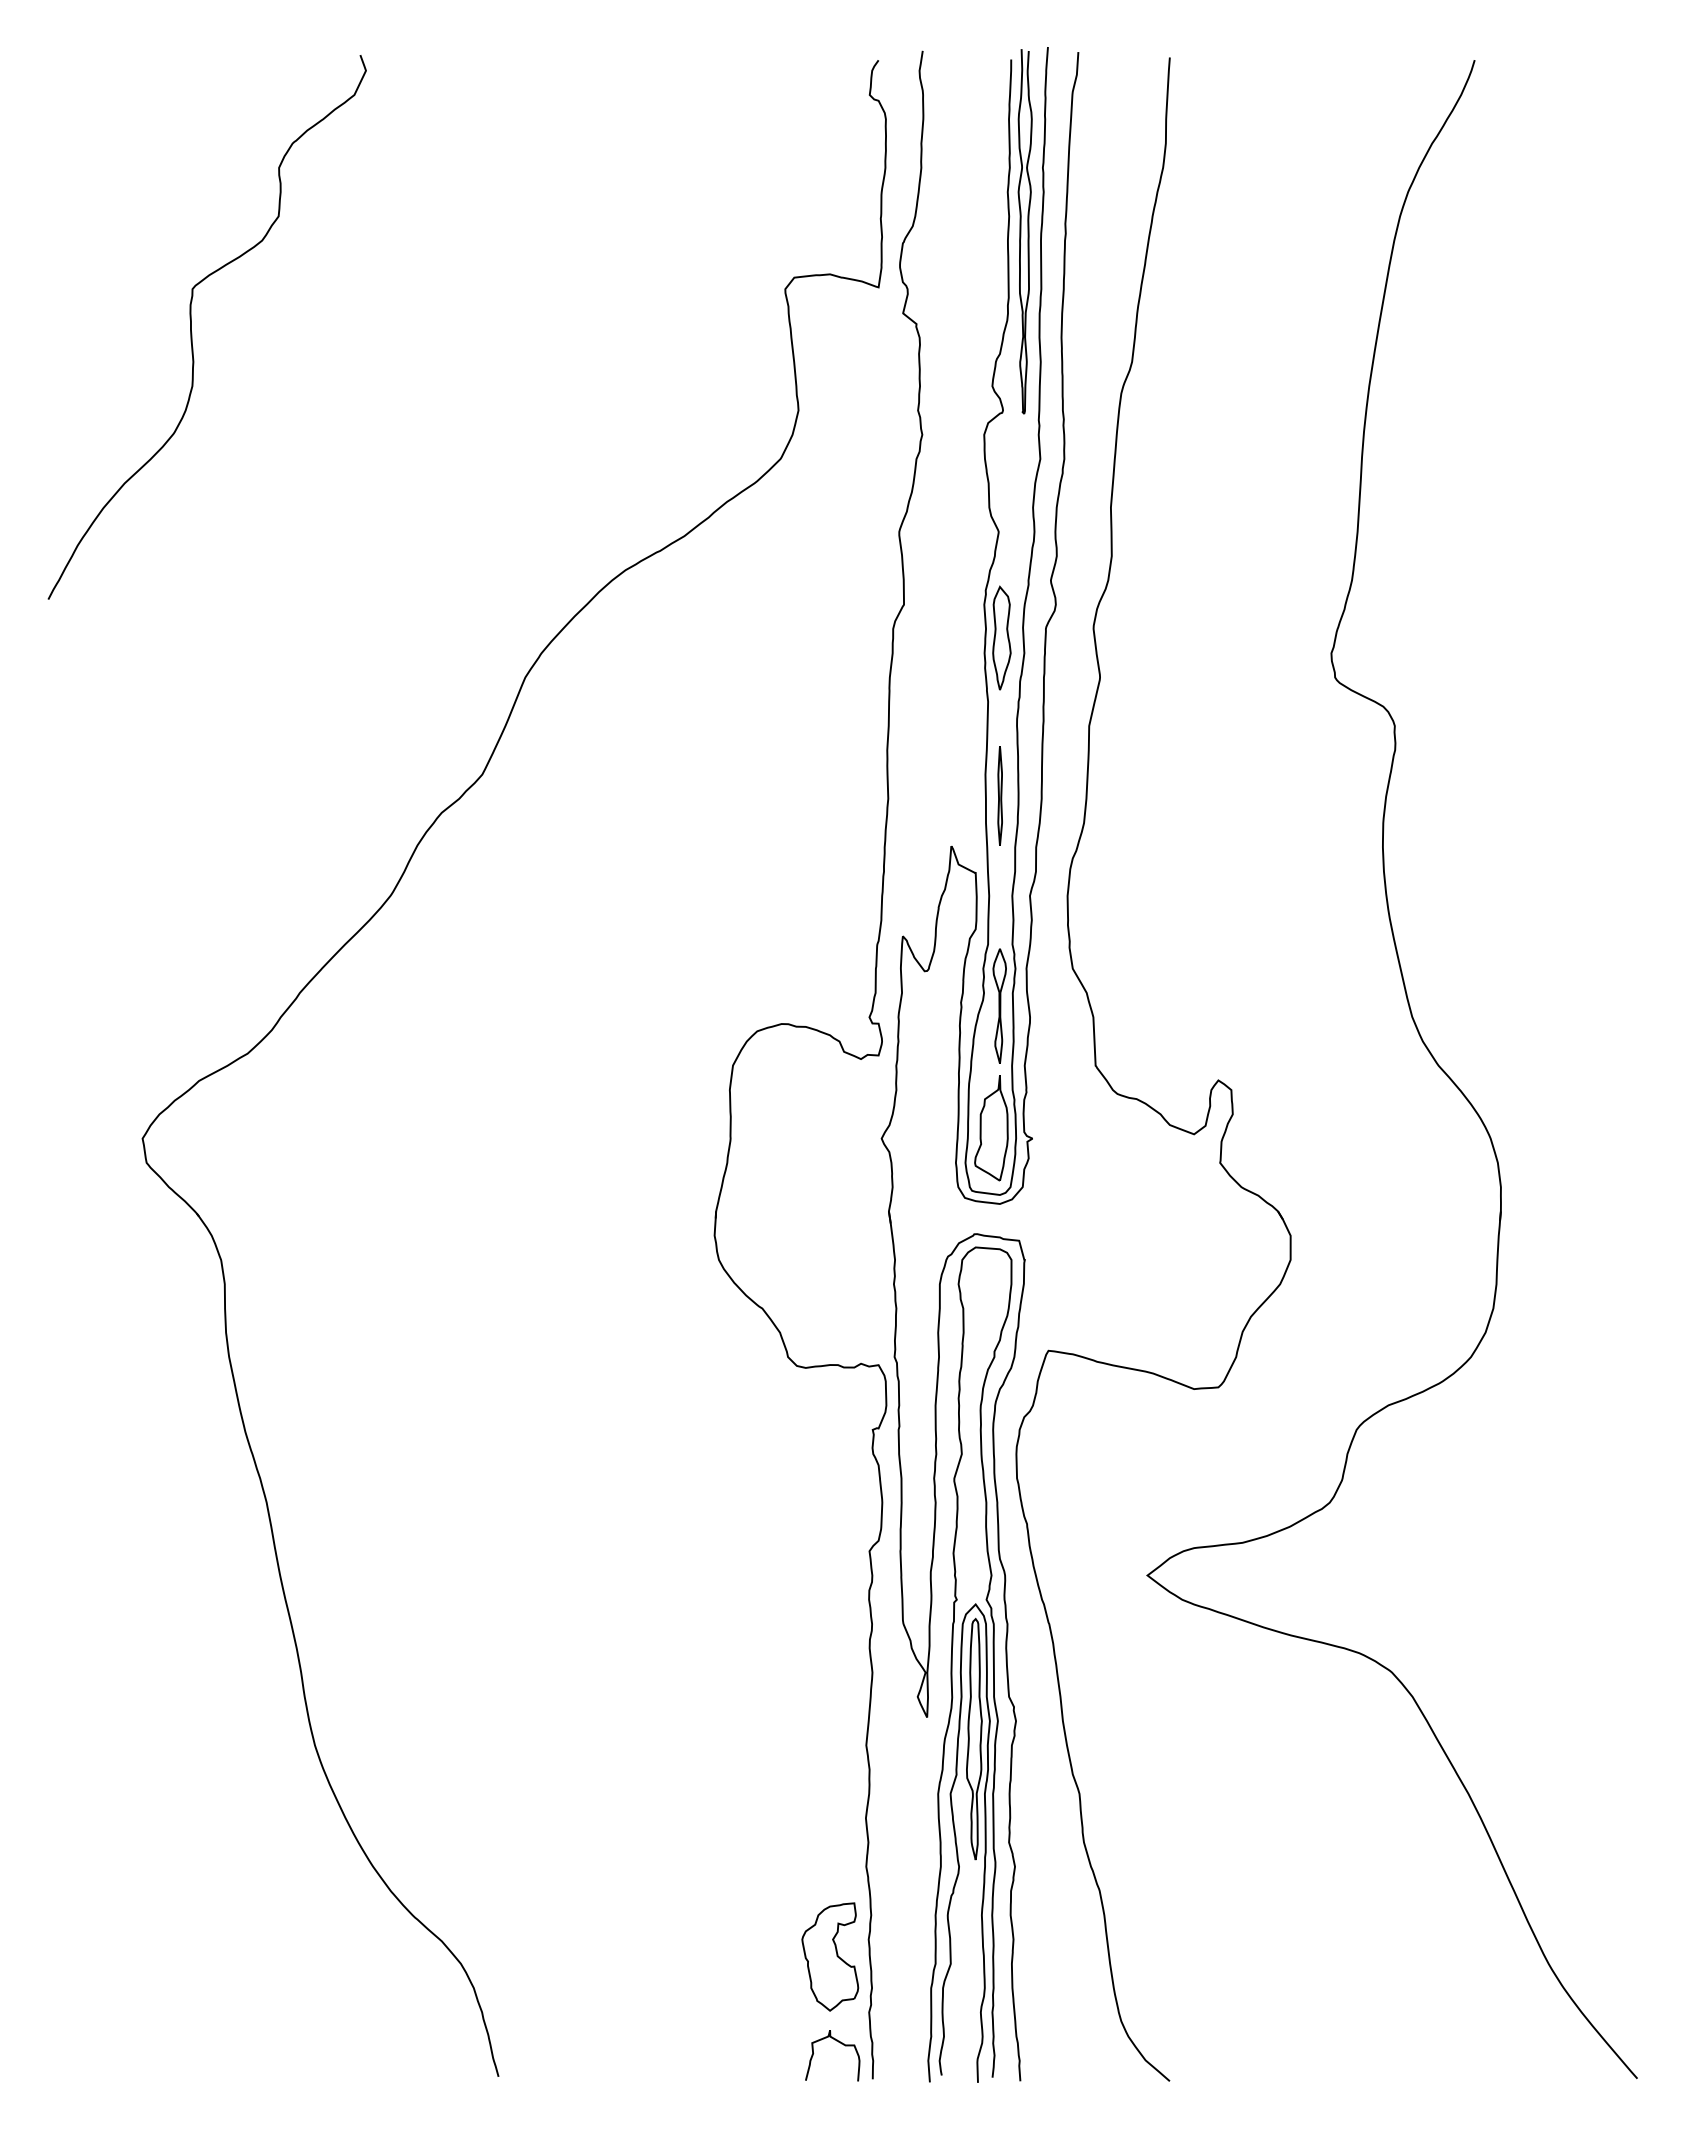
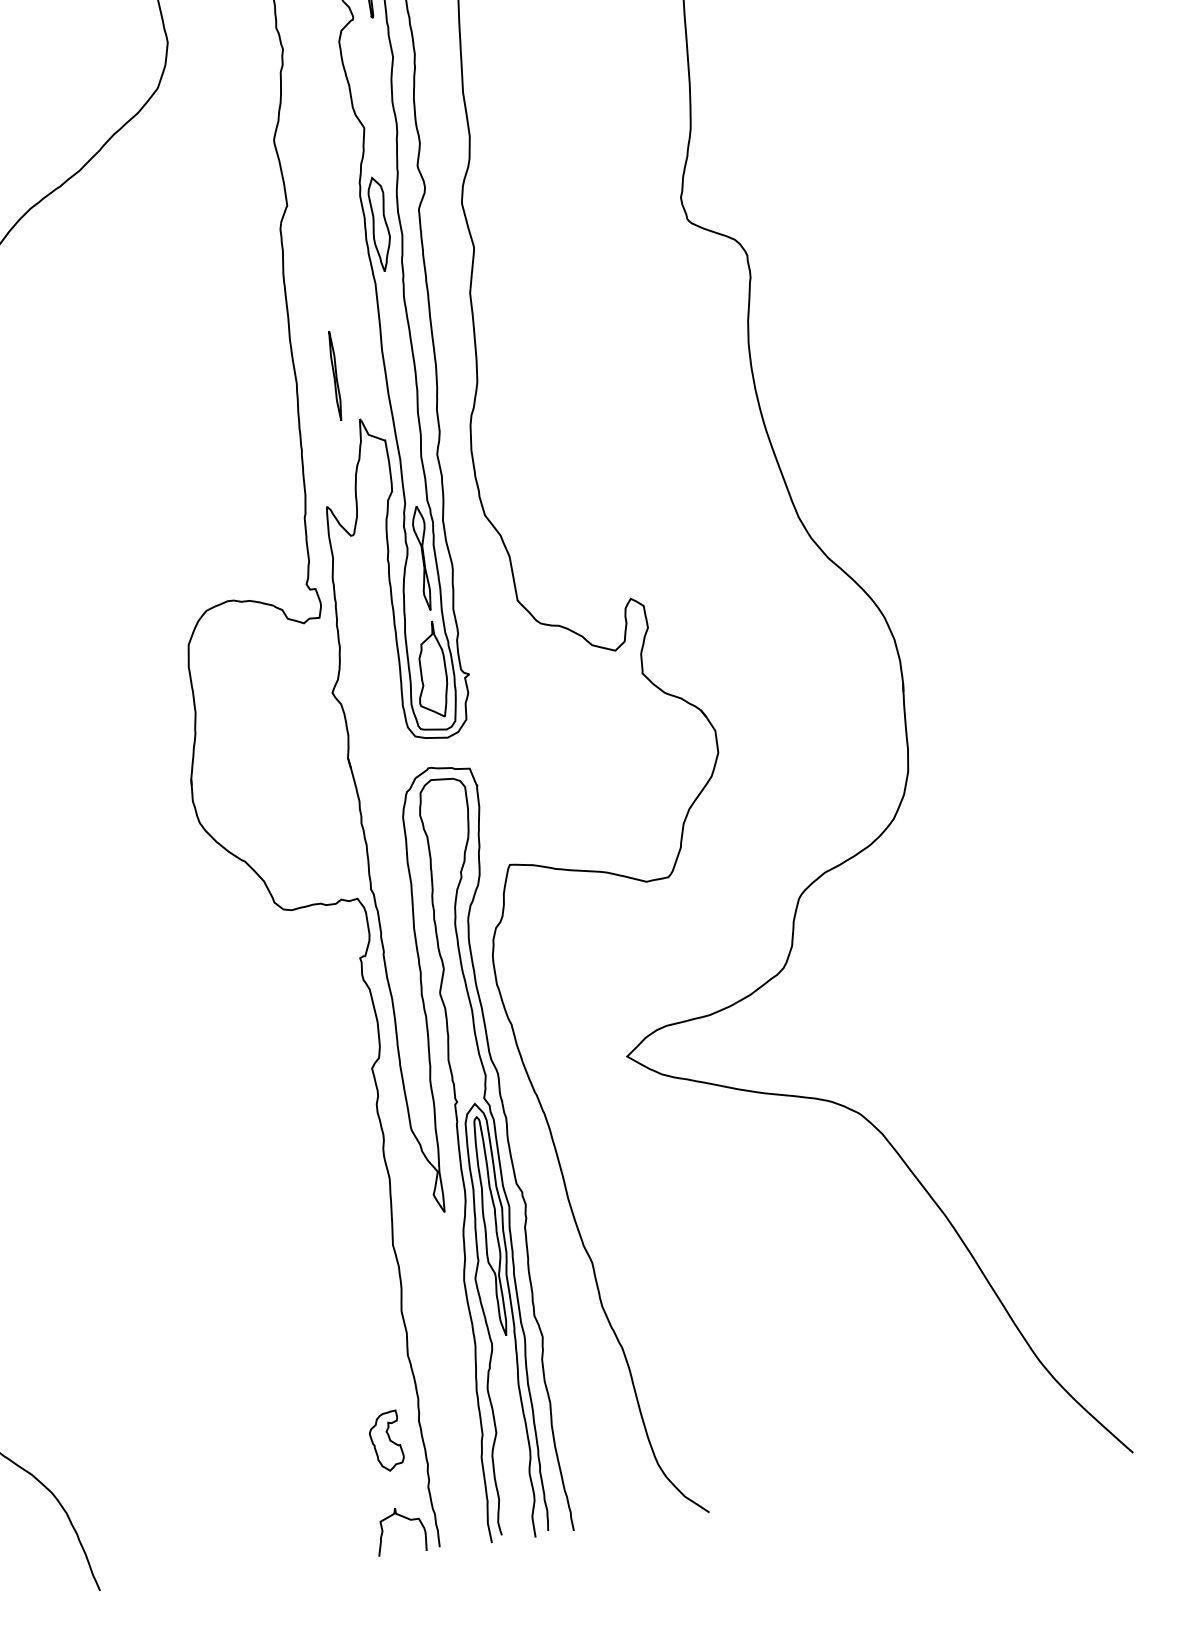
part: (999, 795) -> (334, 375), moved
part: (830, 1956) -> (386, 1441), size x0.6

